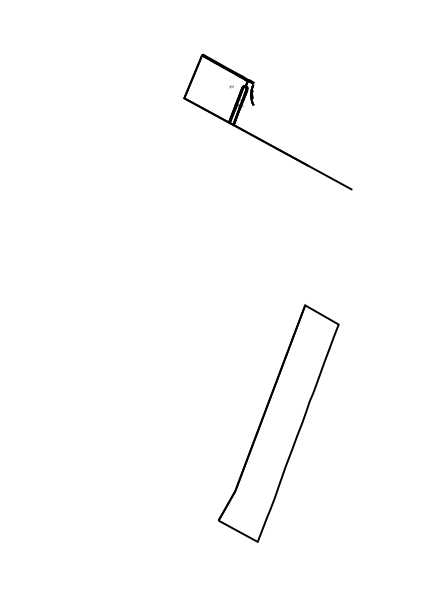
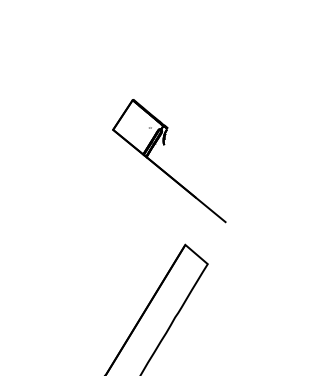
part: (257, 136) -> (162, 169), moved

